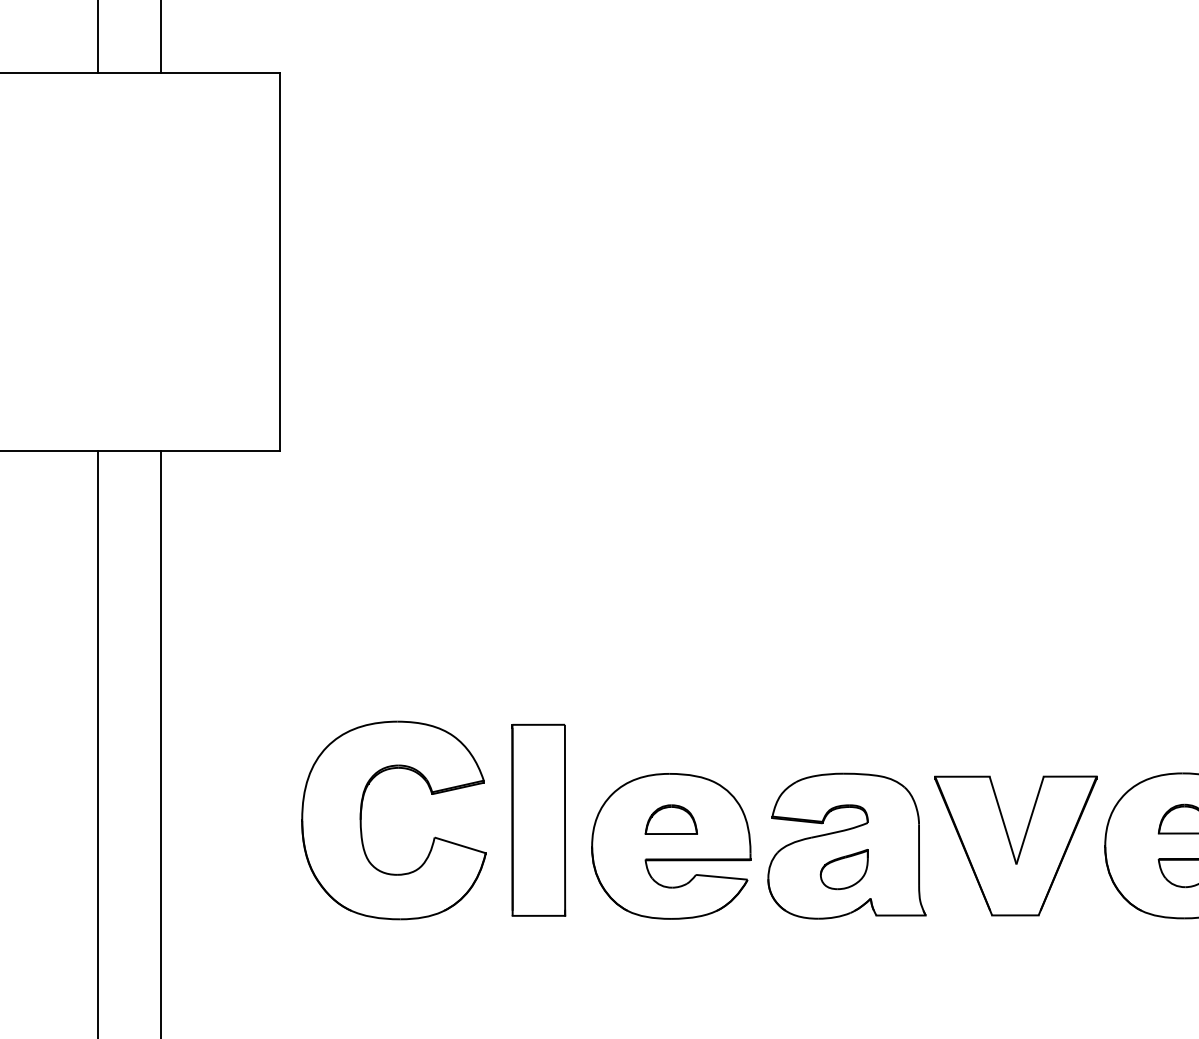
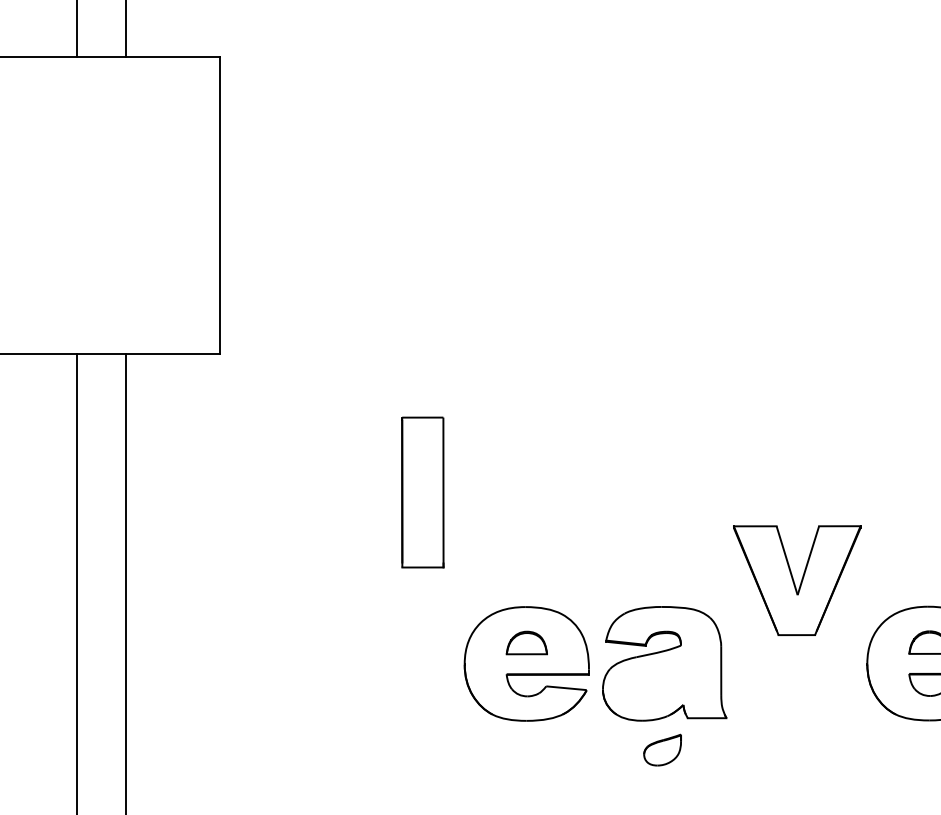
part: (362, 820) -> (284, 643), removed
part: (538, 820) -> (422, 492), moved
part: (1016, 845) -> (797, 580), moved
part: (844, 868) -> (662, 749), moved

